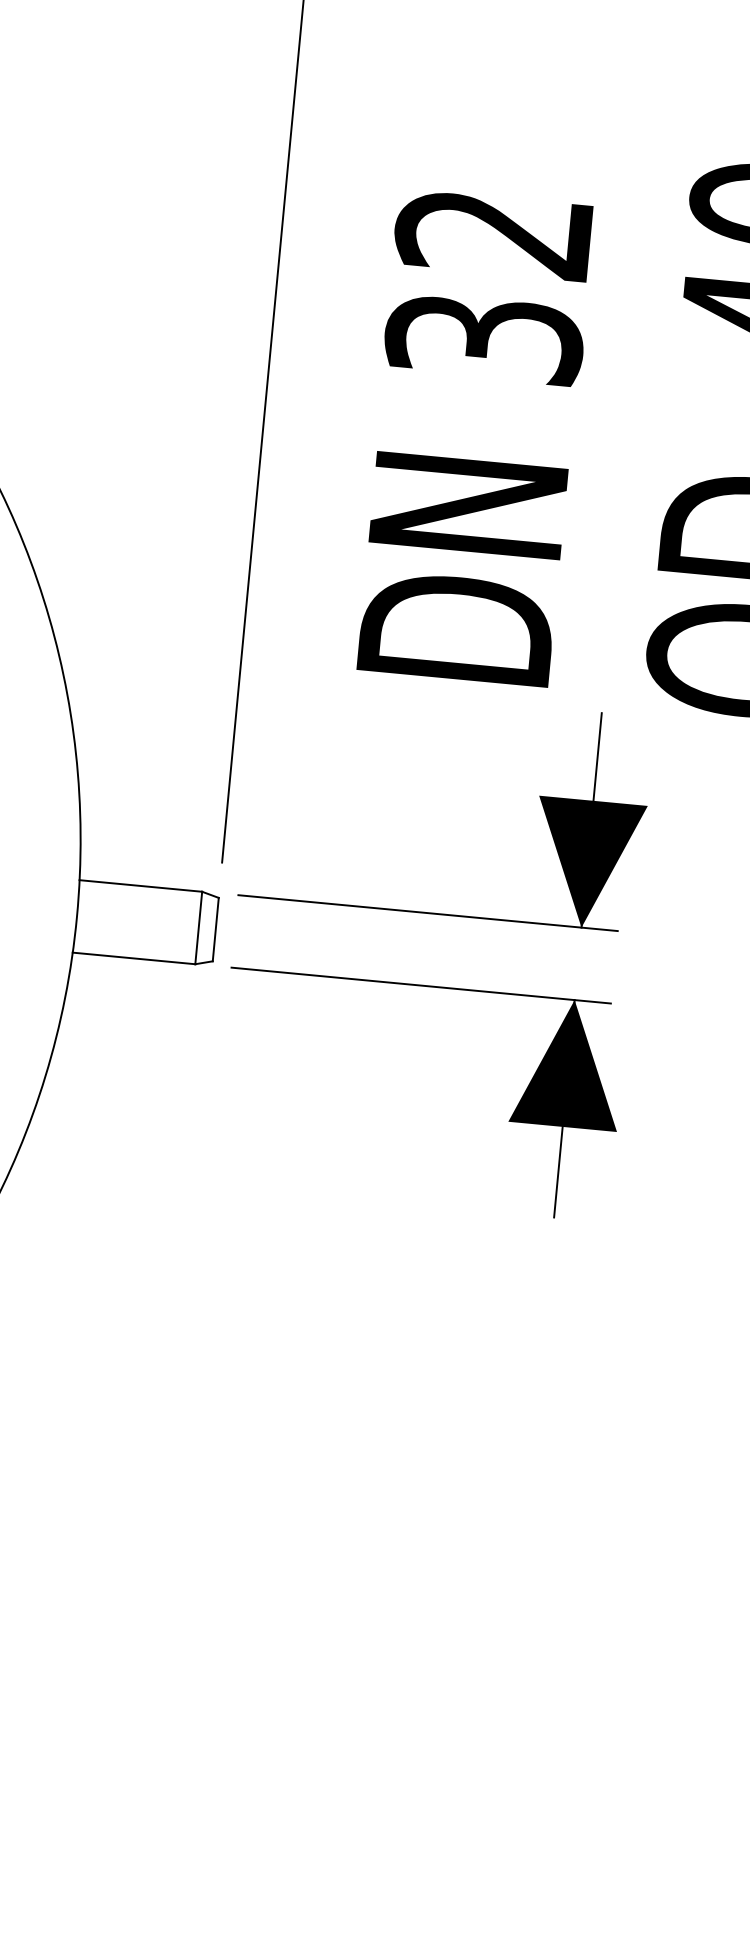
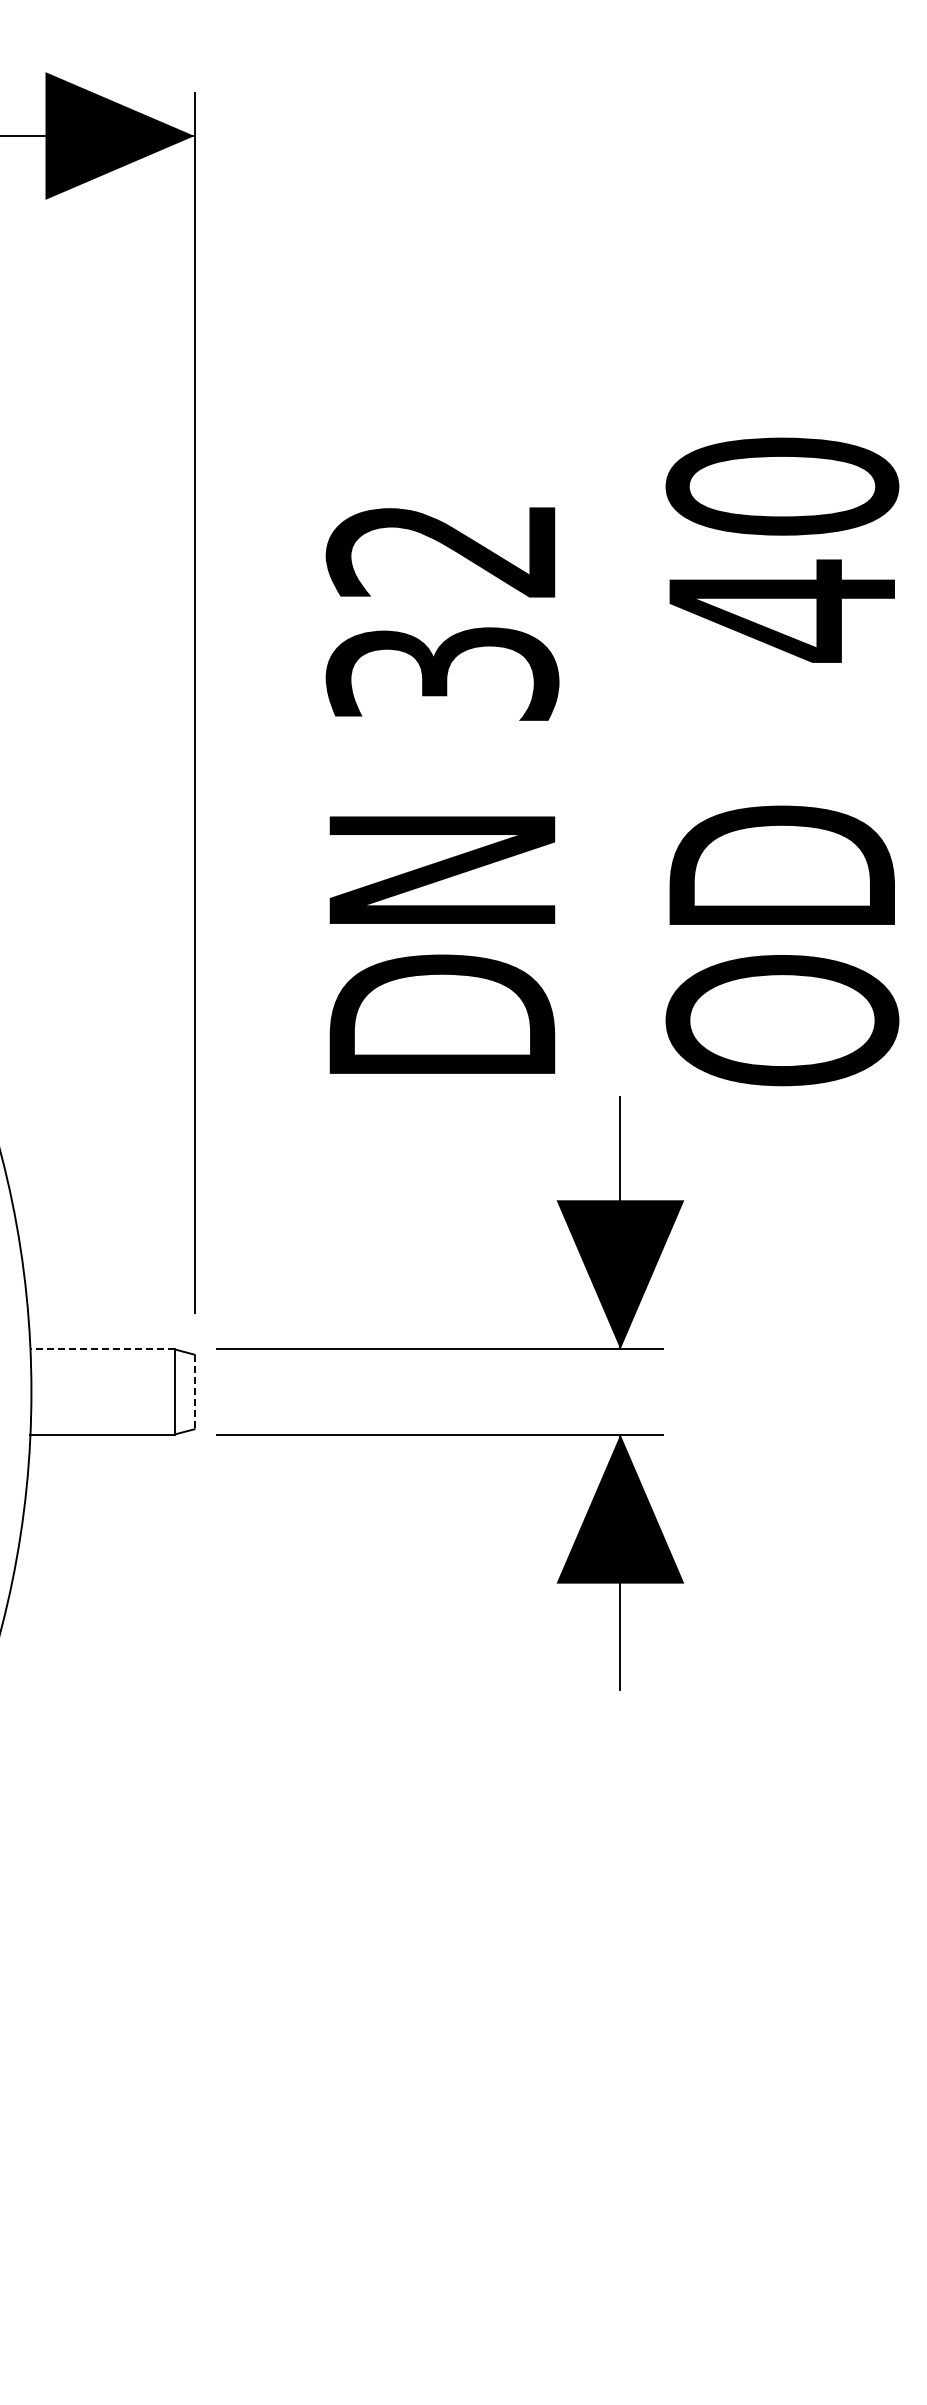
line: (140, 886) -> (101, 1349), solid -> dashed
line: (215, 930) -> (194, 1392), solid -> dashed

